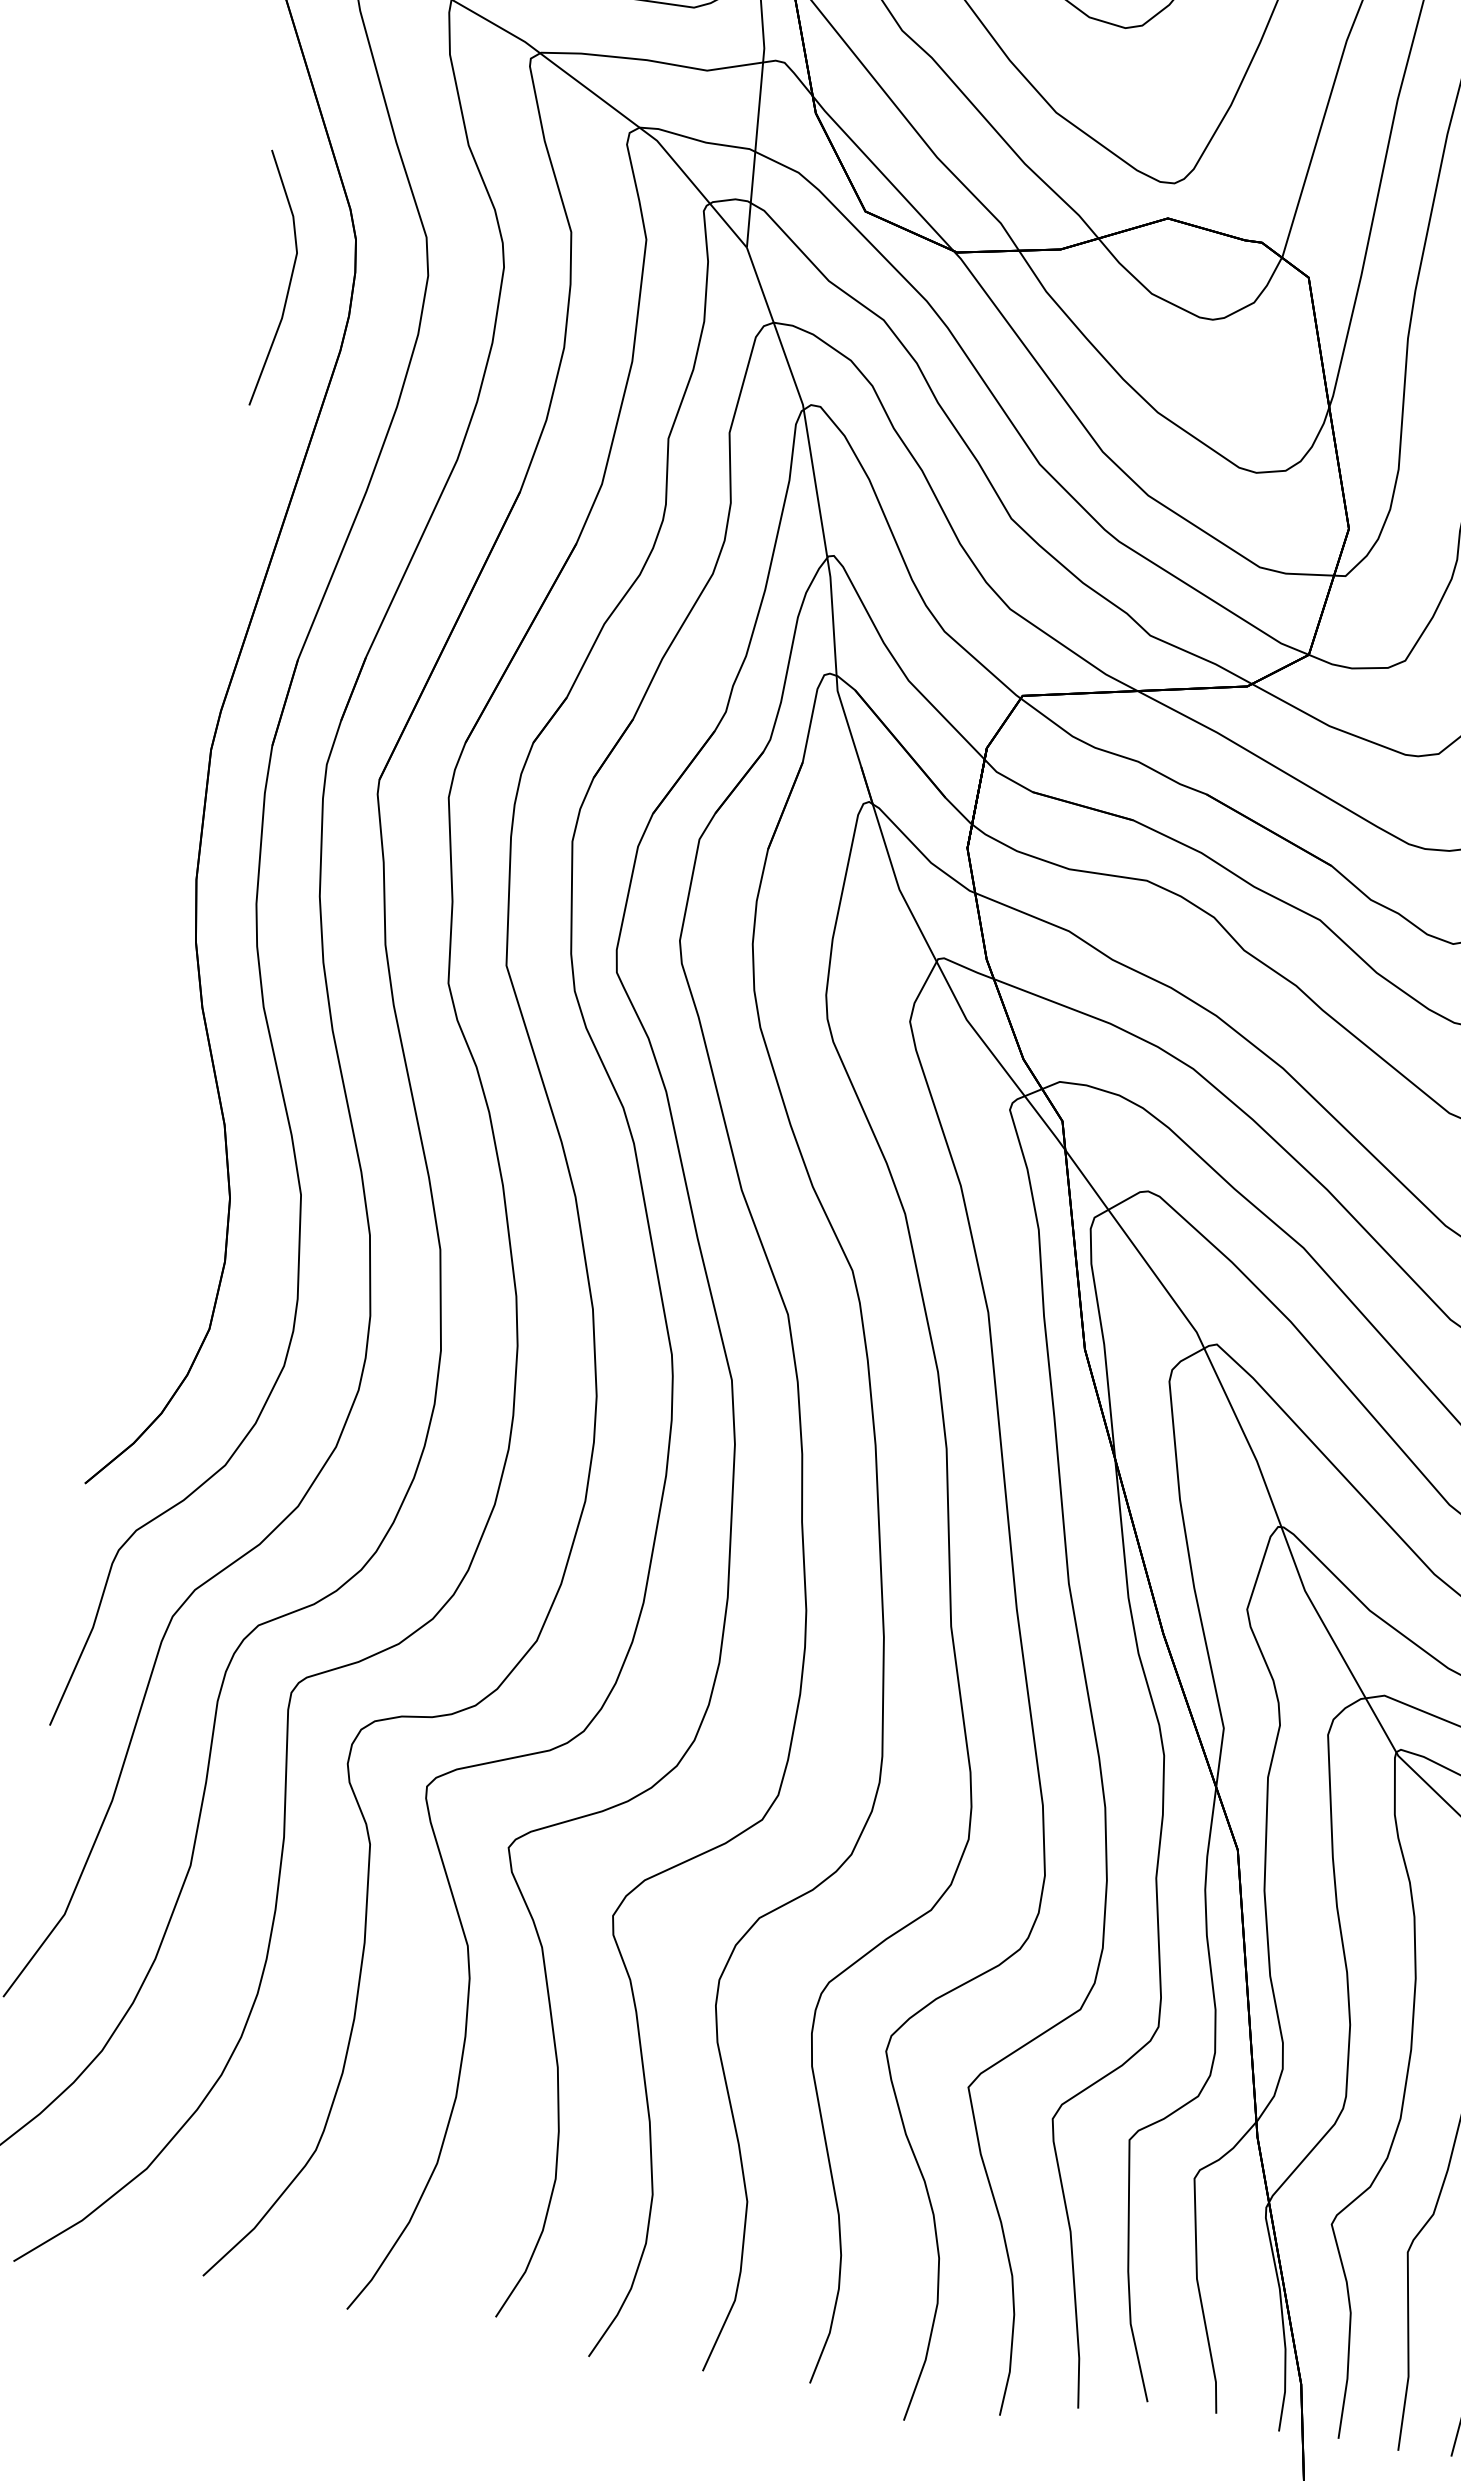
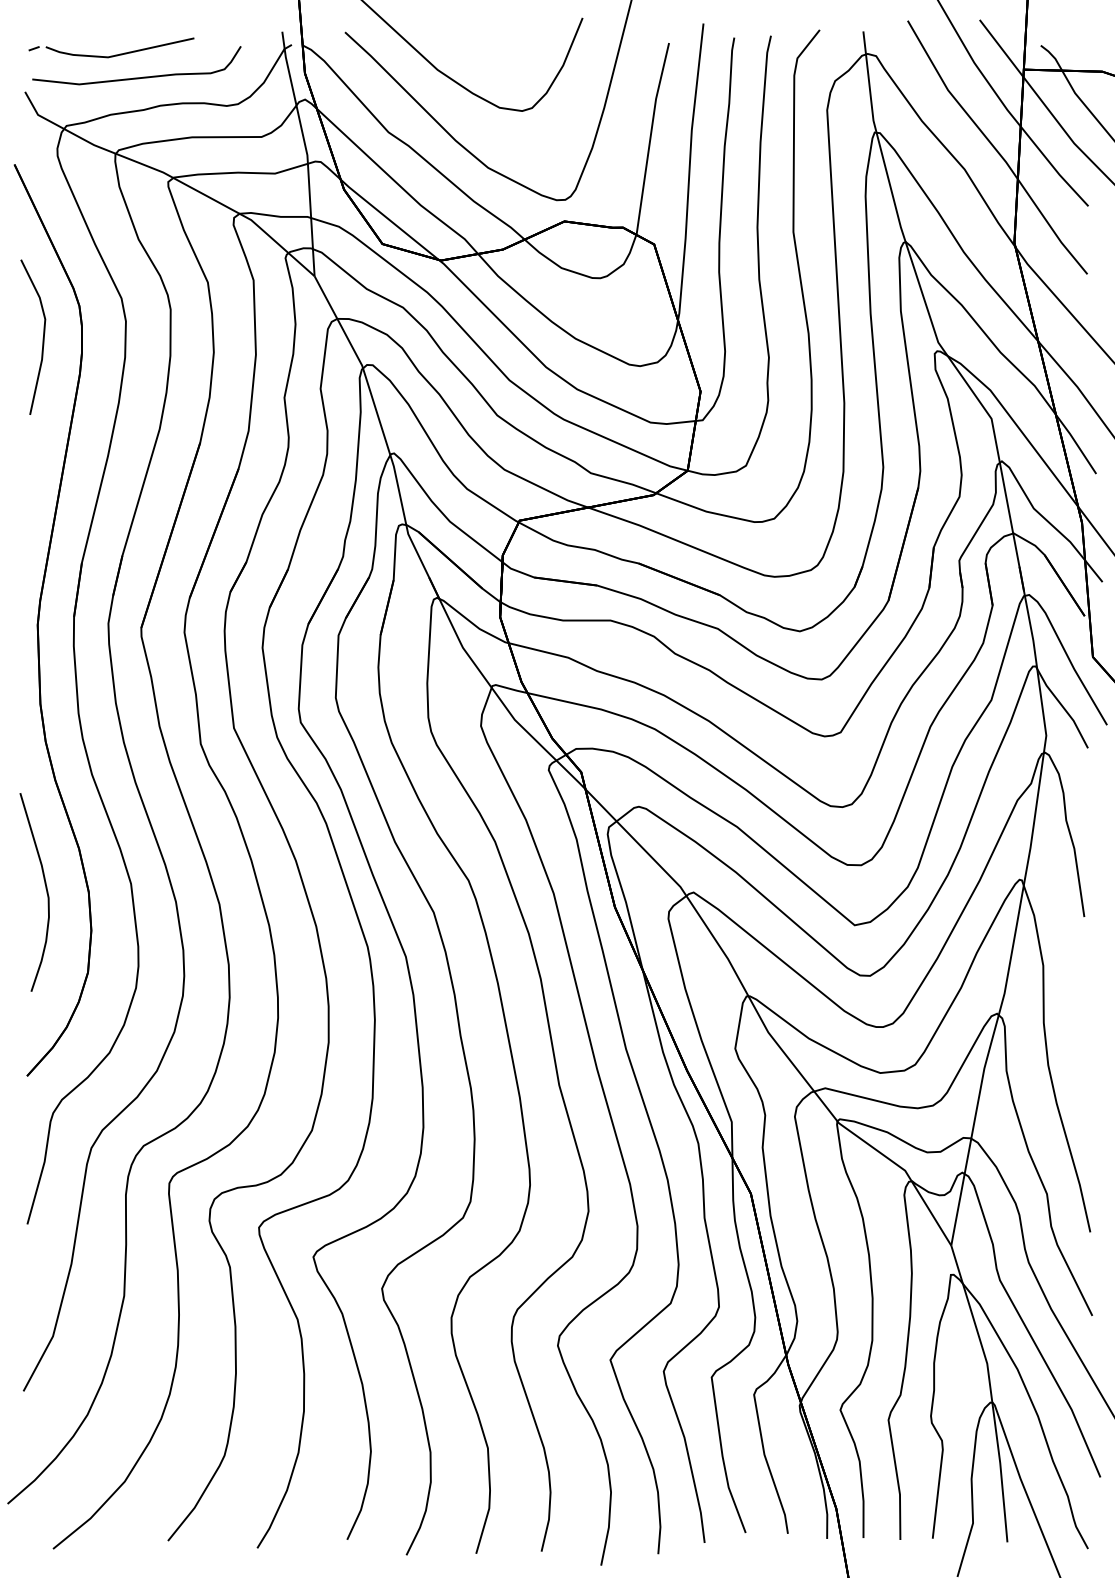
part: (160, 1181) -> (45, 888), added

